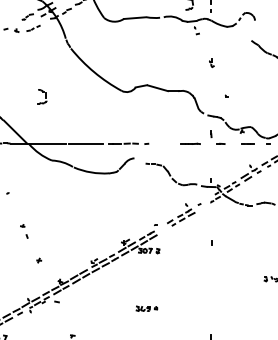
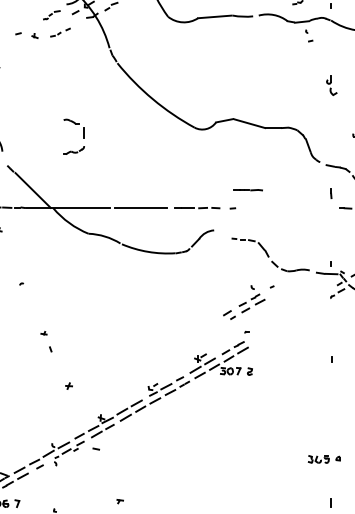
part: (211, 62) -> (331, 84), size x1.6
part: (42, 96) -> (74, 136), size x1.6
line: (190, 143) -> (247, 189), moved
part: (184, 214) -> (249, 302), moved
part: (146, 308) -> (323, 459), moved

